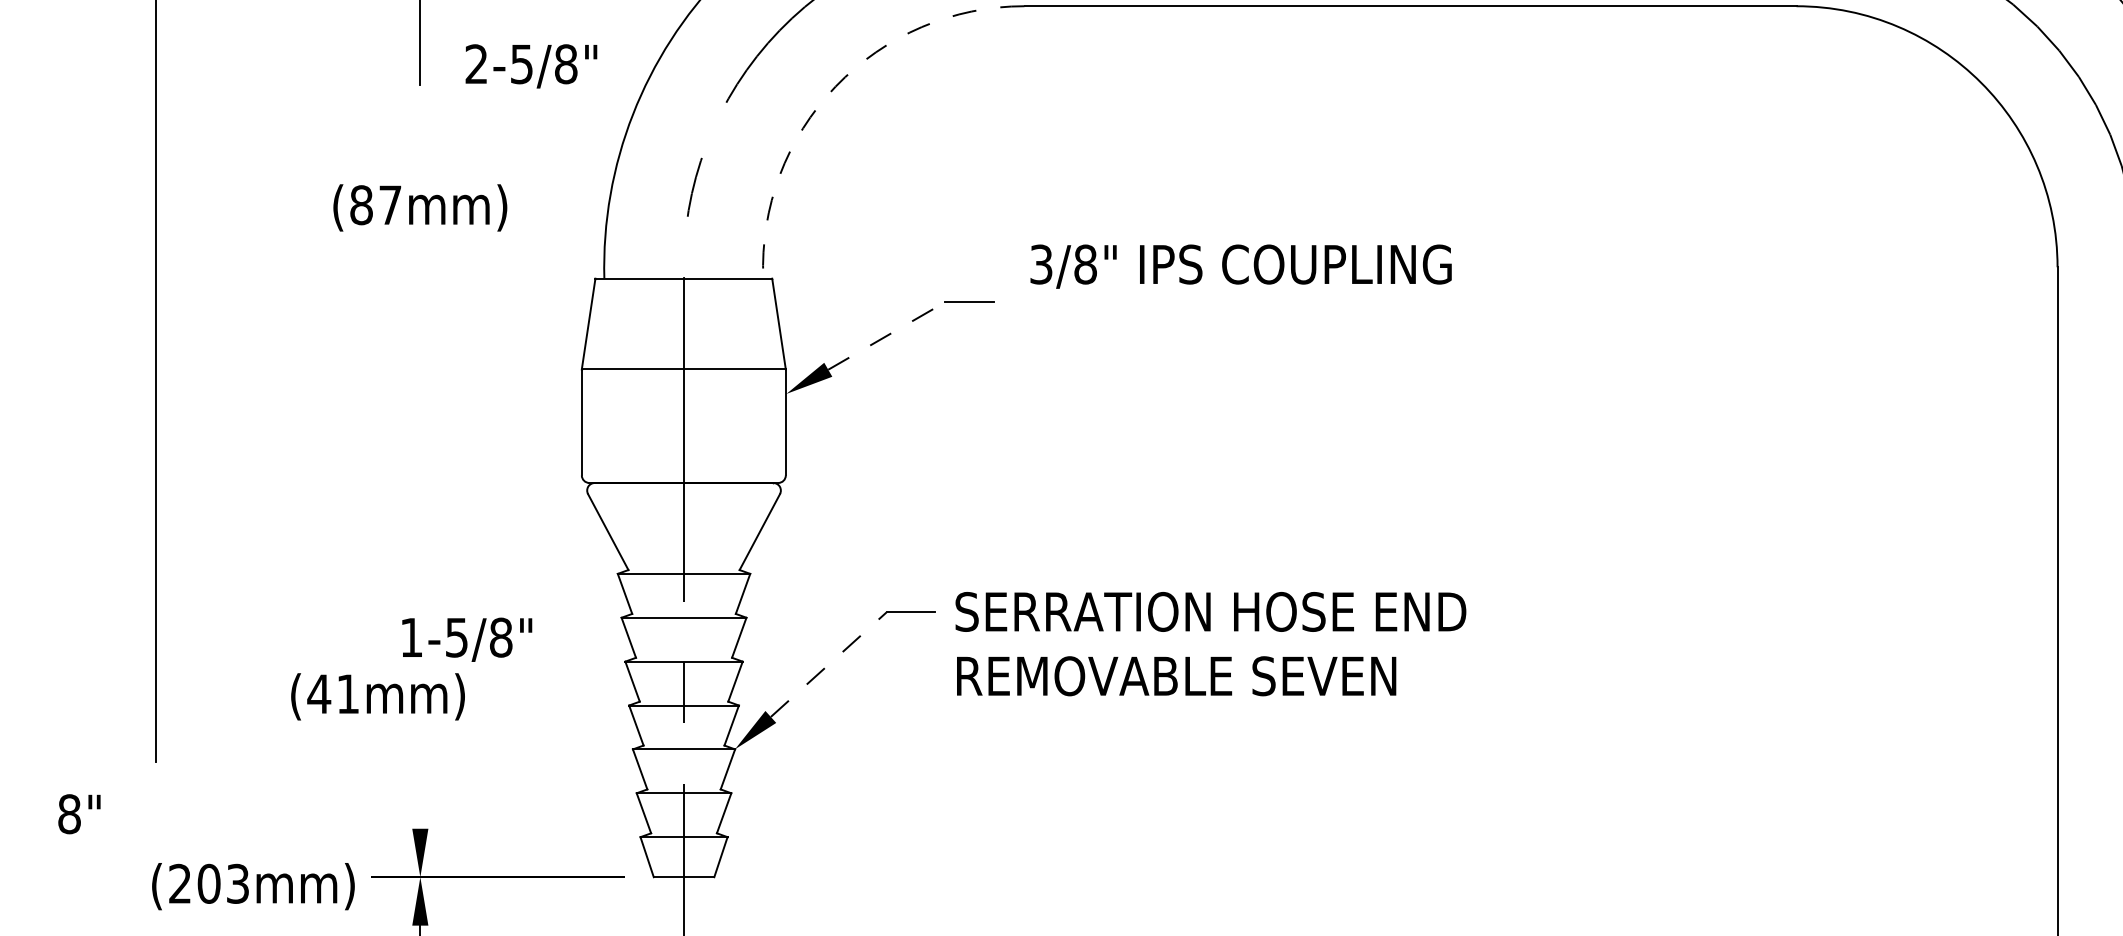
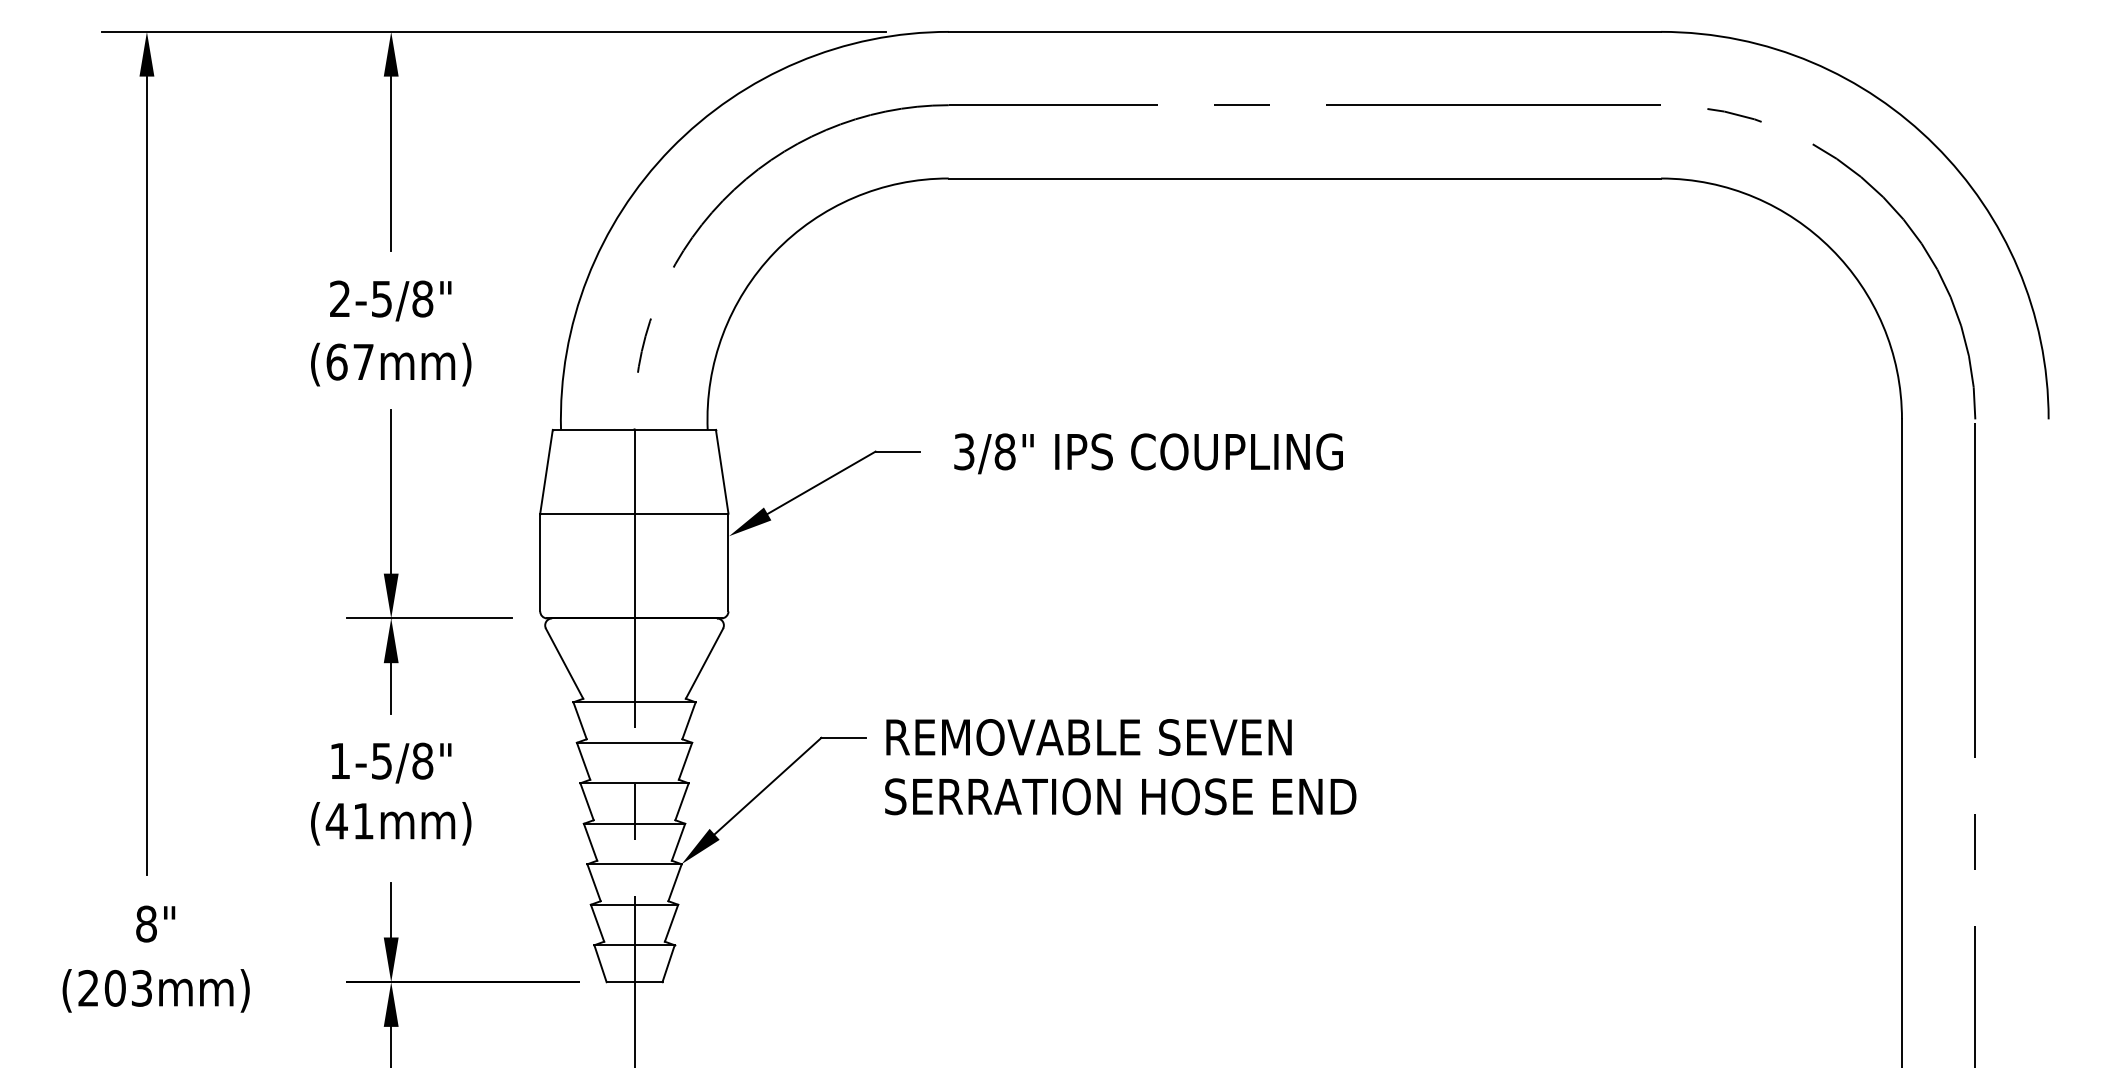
text: (531, 65) -> (390, 300), moved
arc: (835, 86) -> (774, 252), dashed -> solid
text: (361, 204) -> (336, 361), (87mm) -> (67mm)
text: (1241, 266) -> (1148, 453), moved
line: (887, 335) -> (822, 482), dashed -> solid
part: (428, 434) -> (398, 573), added
text: (1210, 612) -> (1120, 737), SERRATION HOSE END -> REMOVABLE SEVEN
text: (467, 639) -> (391, 762), moved
line: (829, 665) -> (768, 786), dashed -> solid
text: (1210, 675) -> (1120, 796), REMOVABLE SEVEN -> SERRATION HOSE END
text: (378, 696) -> (391, 823), moved
line: (420, 798) -> (391, 909), added
text: (79, 813) -> (155, 923), moved
text: (252, 886) -> (155, 990), moved

